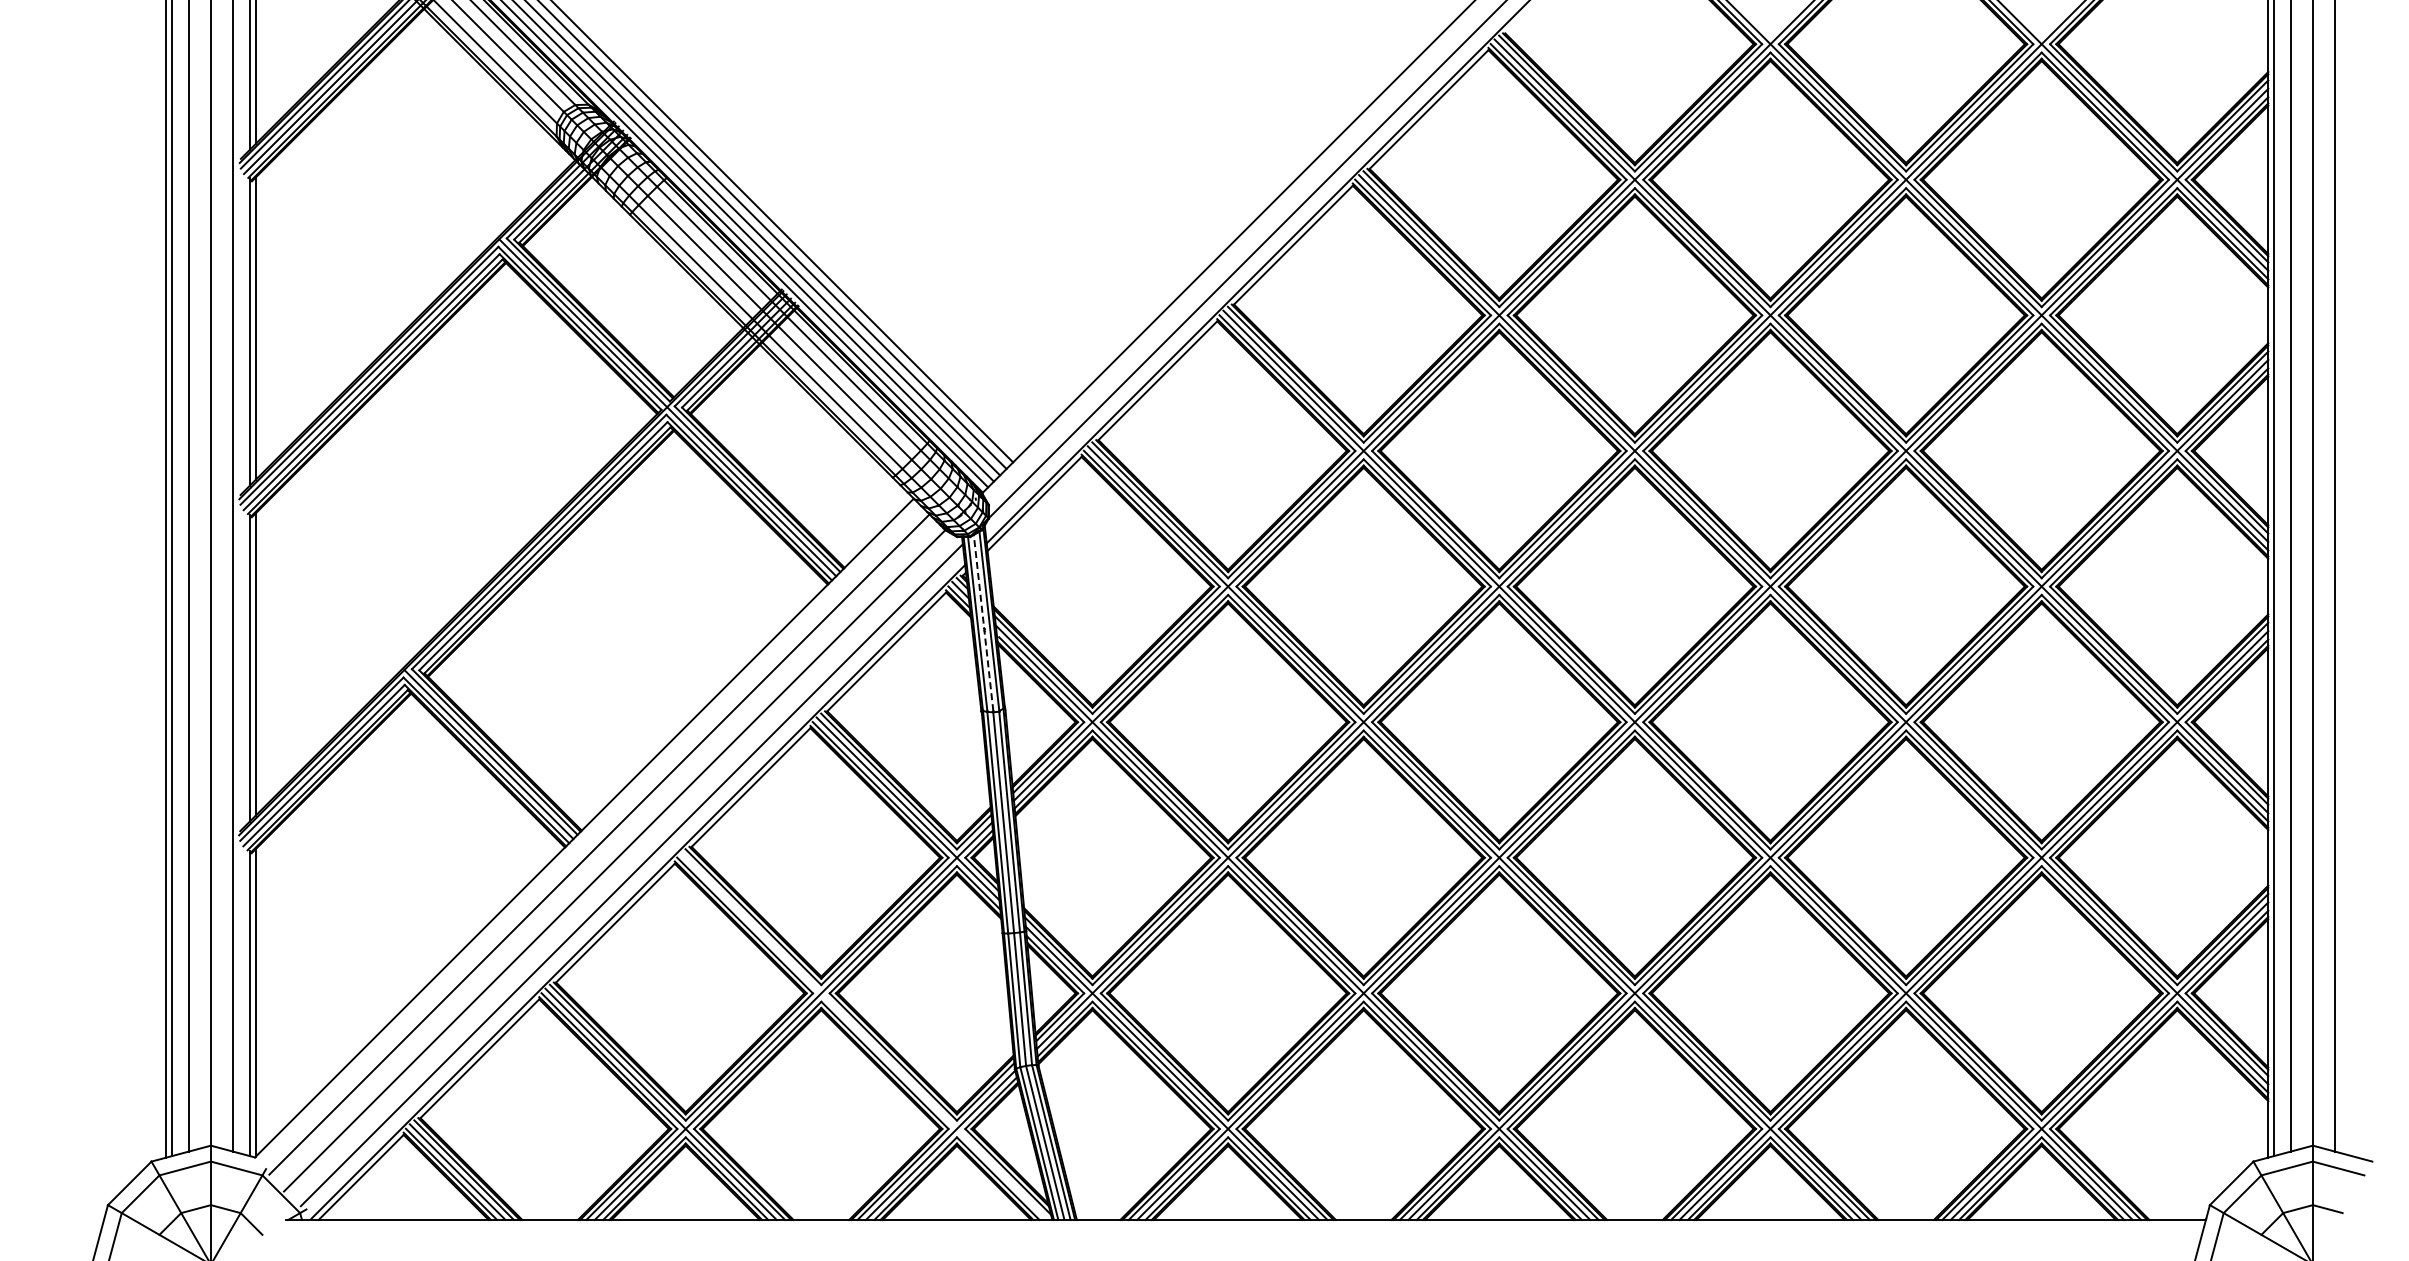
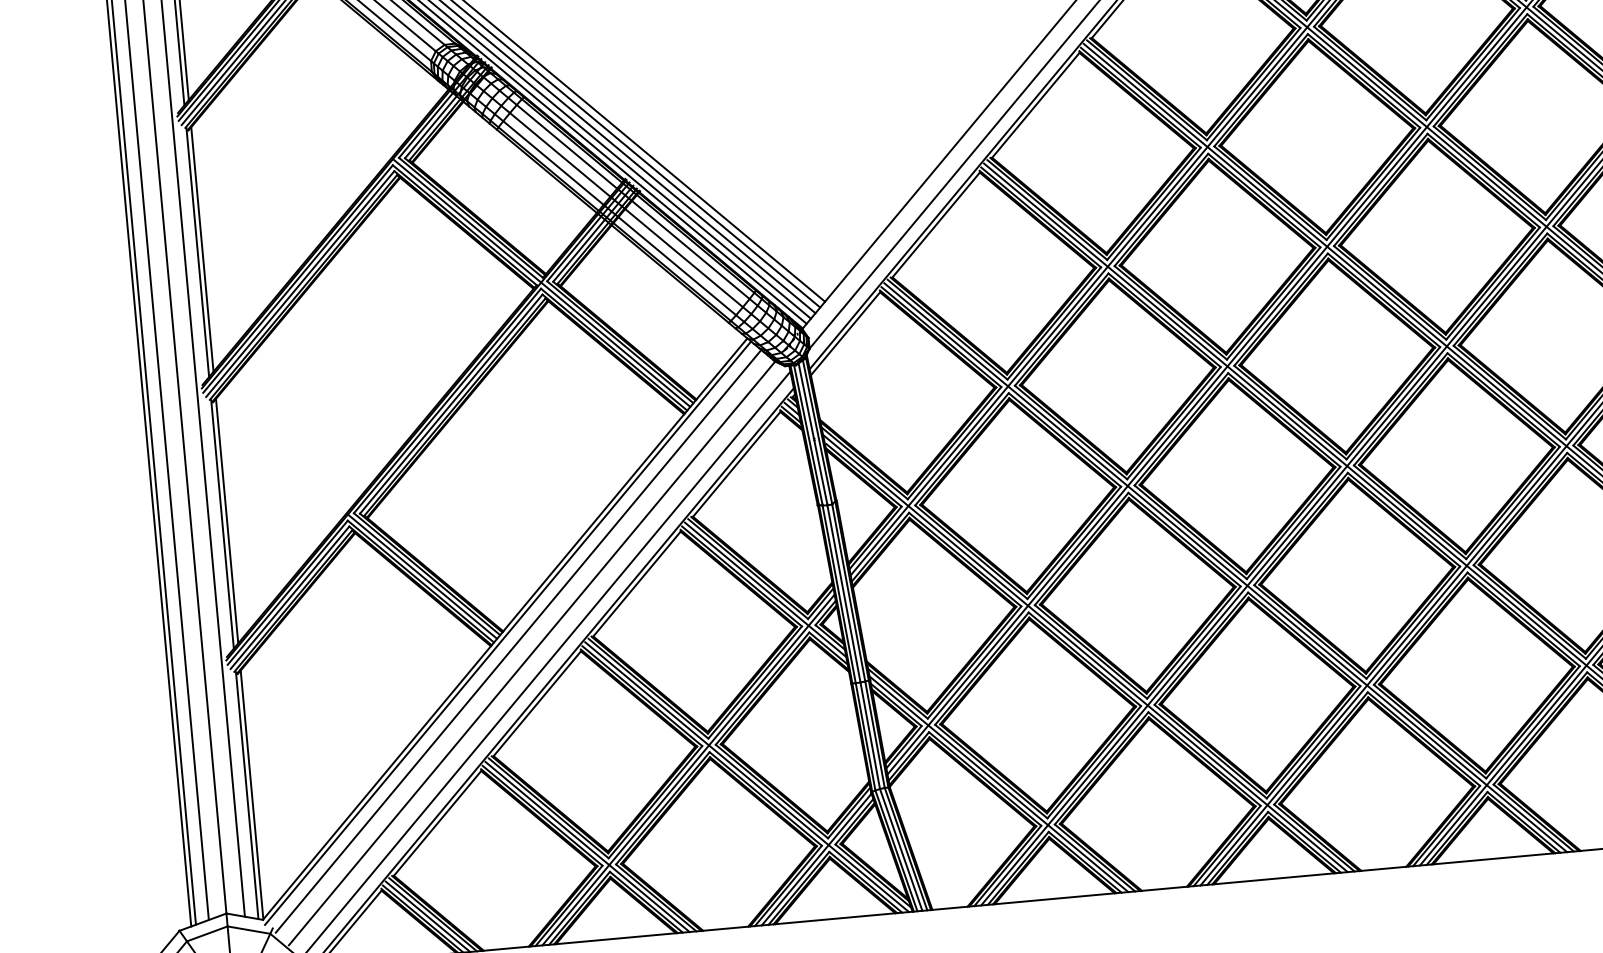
line: (983, 621) -> (812, 432), dashed -> solid
line: (587, 832) -> (508, 632), added
line: (864, 1036) -> (747, 777), added

